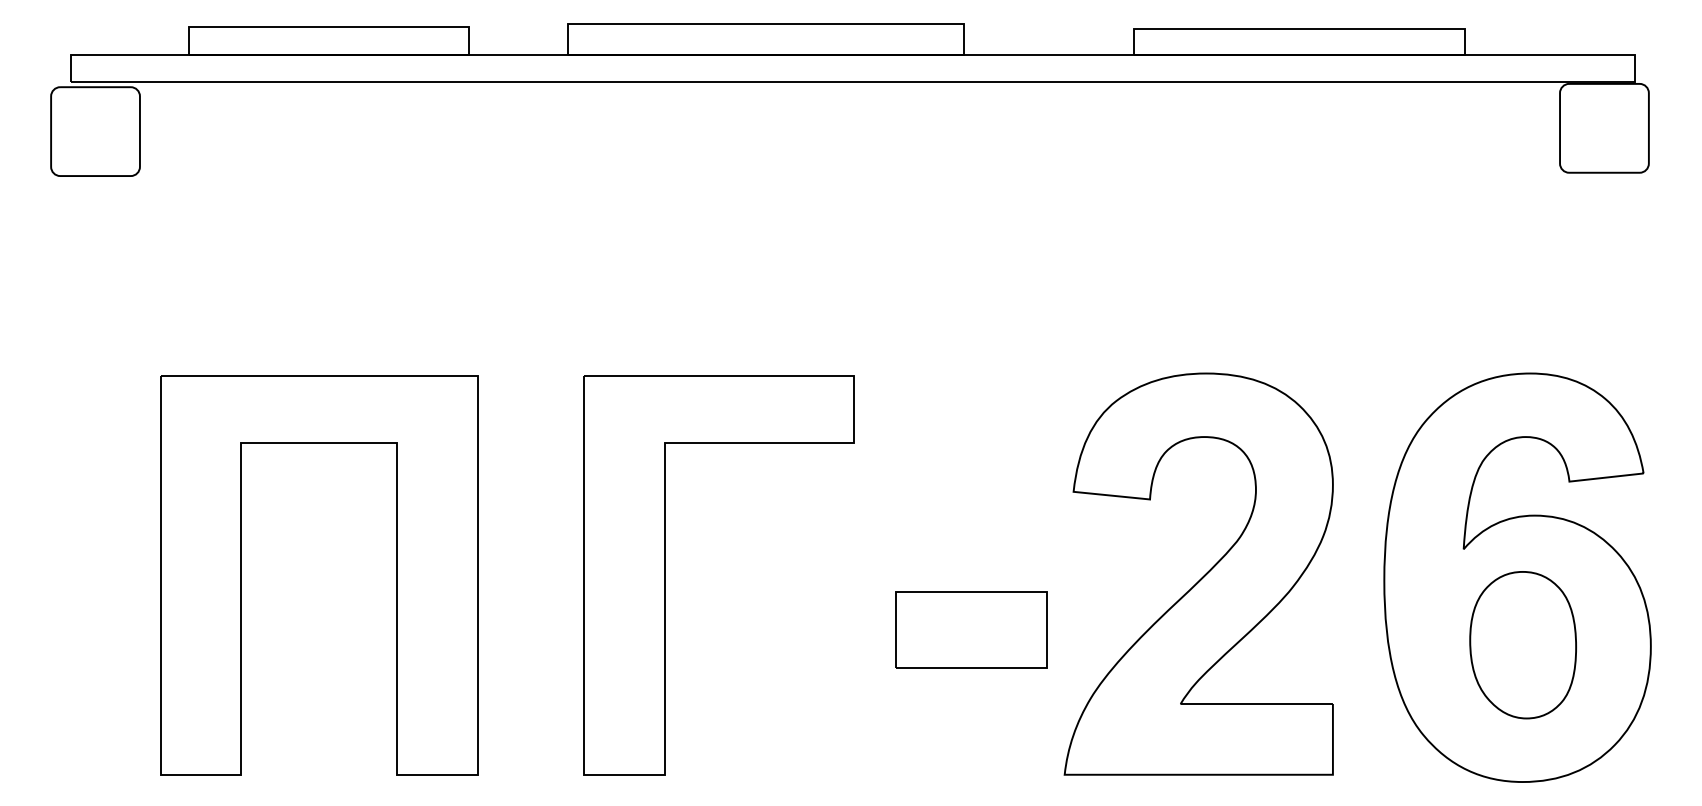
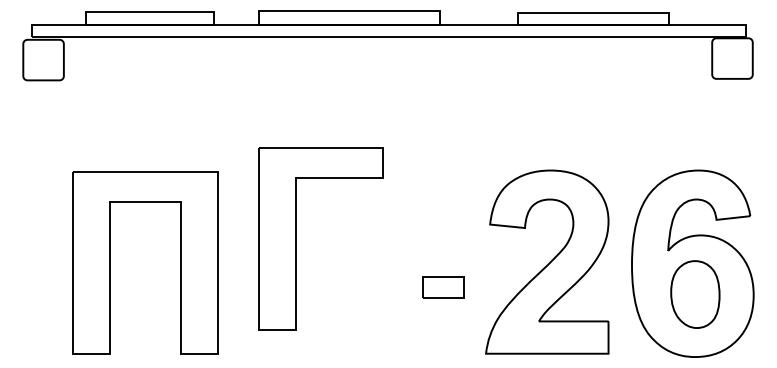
part: (664, 574) -> (296, 238), moved
part: (971, 629) -> (443, 287), size x0.6

